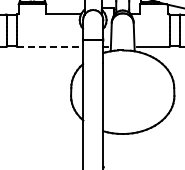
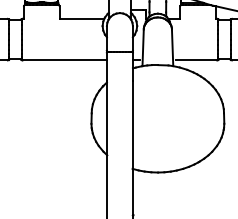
line: (50, 46) -> (64, 59), dashed -> solid

